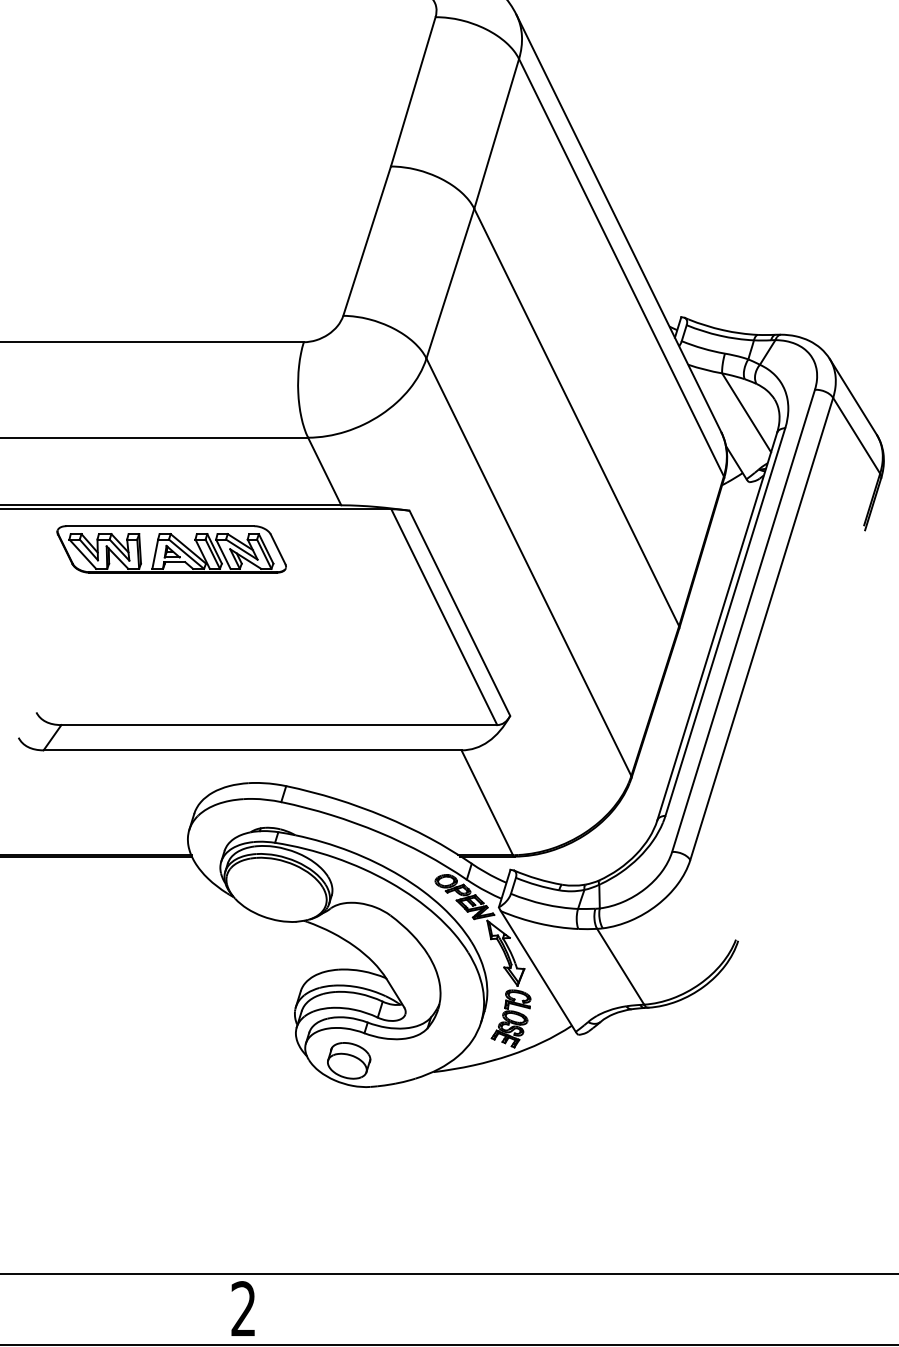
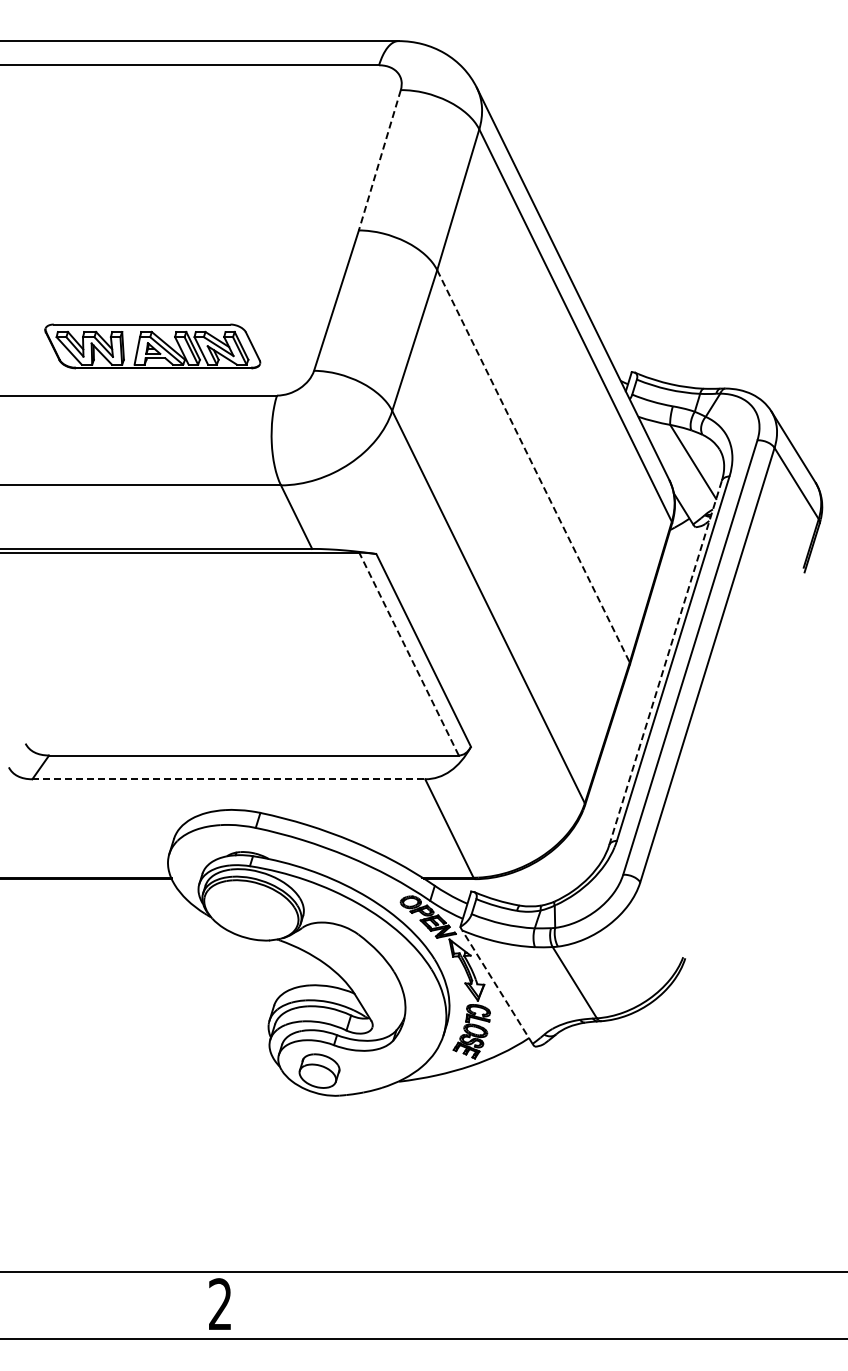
line: (412, 92) -> (379, 160), solid -> dashed
line: (576, 417) -> (533, 466), solid -> dashed
part: (171, 549) -> (152, 346), moved
line: (444, 617) -> (409, 654), solid -> dashed
line: (717, 626) -> (665, 662), solid -> dashed
line: (253, 750) -> (229, 779), solid -> dashed
line: (538, 971) -> (497, 987), solid -> dashed

